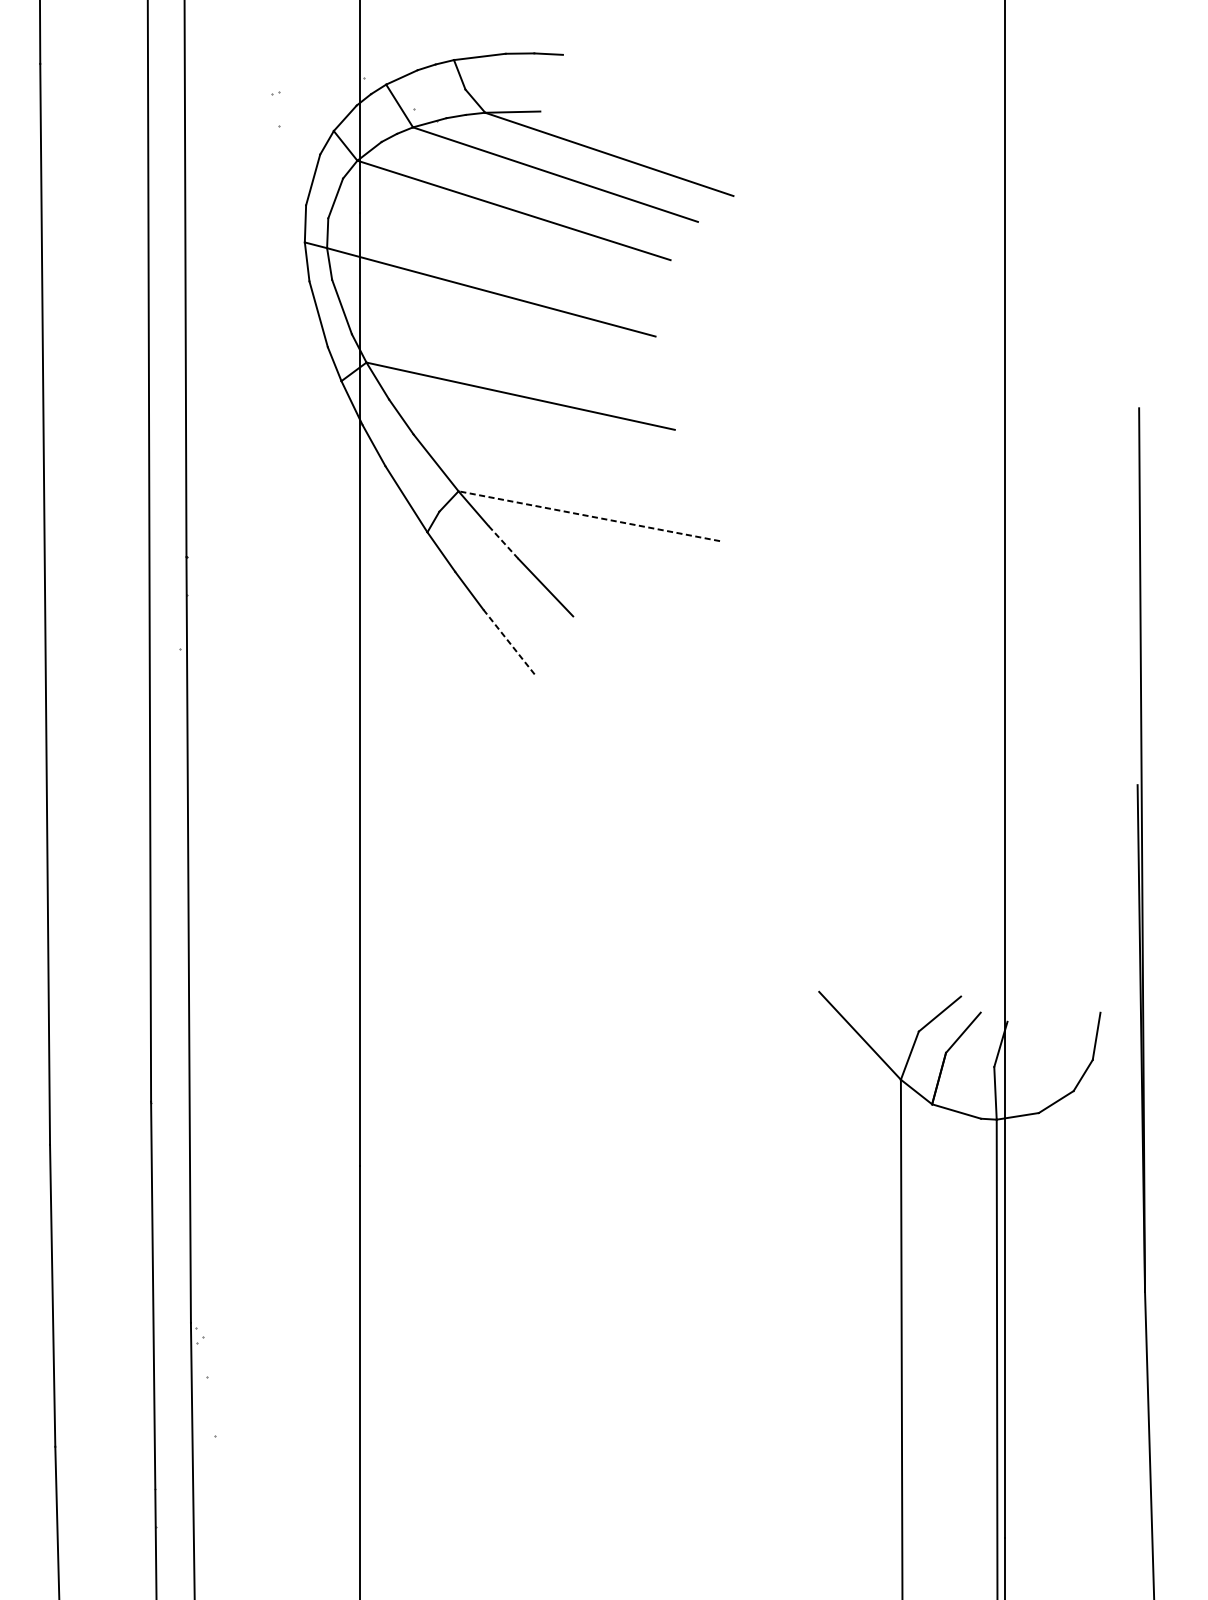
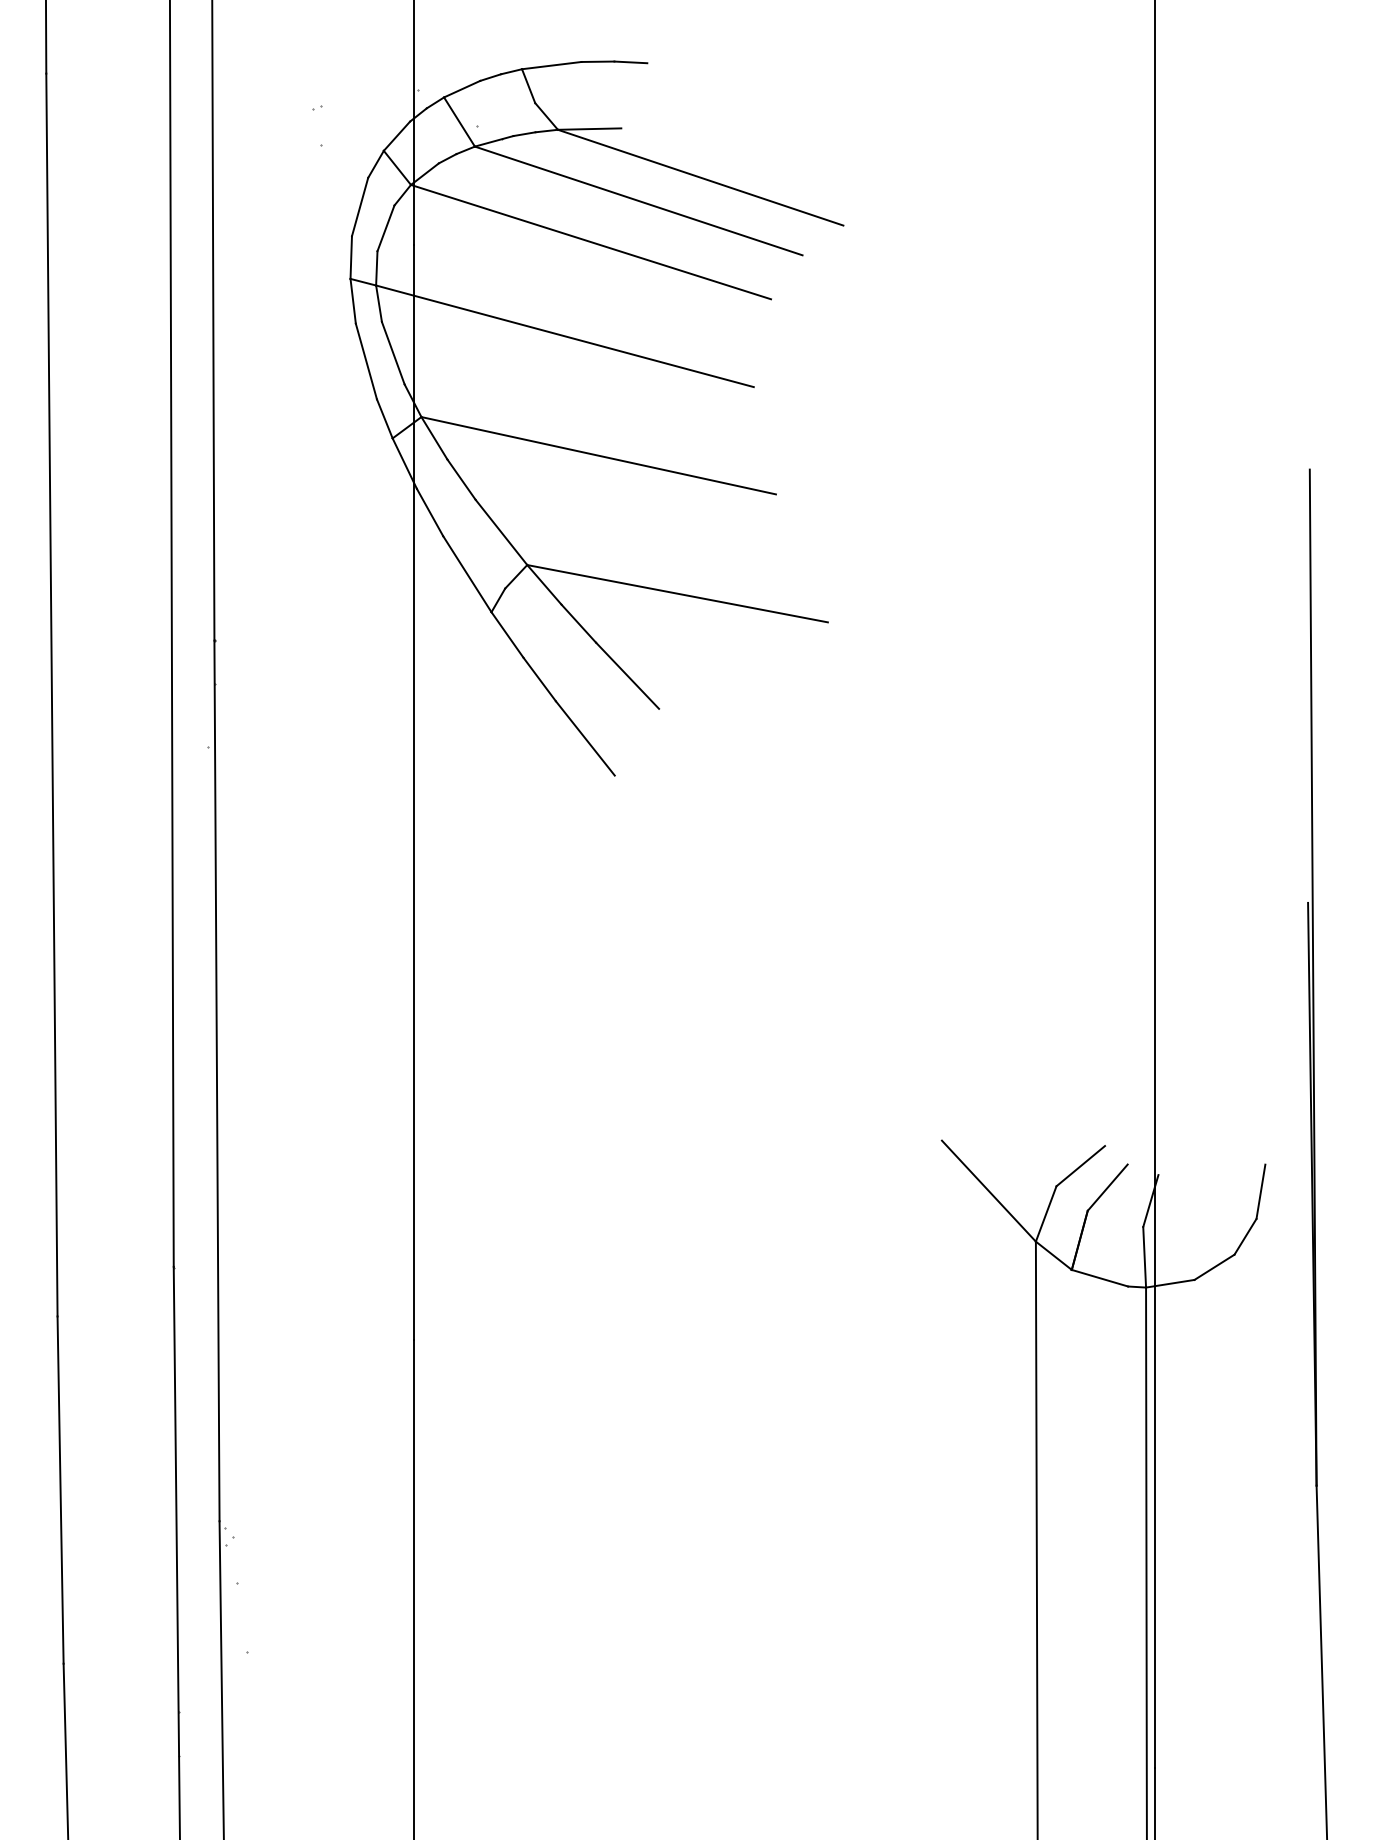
line: (589, 516) -> (677, 593), dashed -> solid
line: (503, 542) -> (578, 623), dashed -> solid
line: (509, 642) -> (585, 738), dashed -> solid

